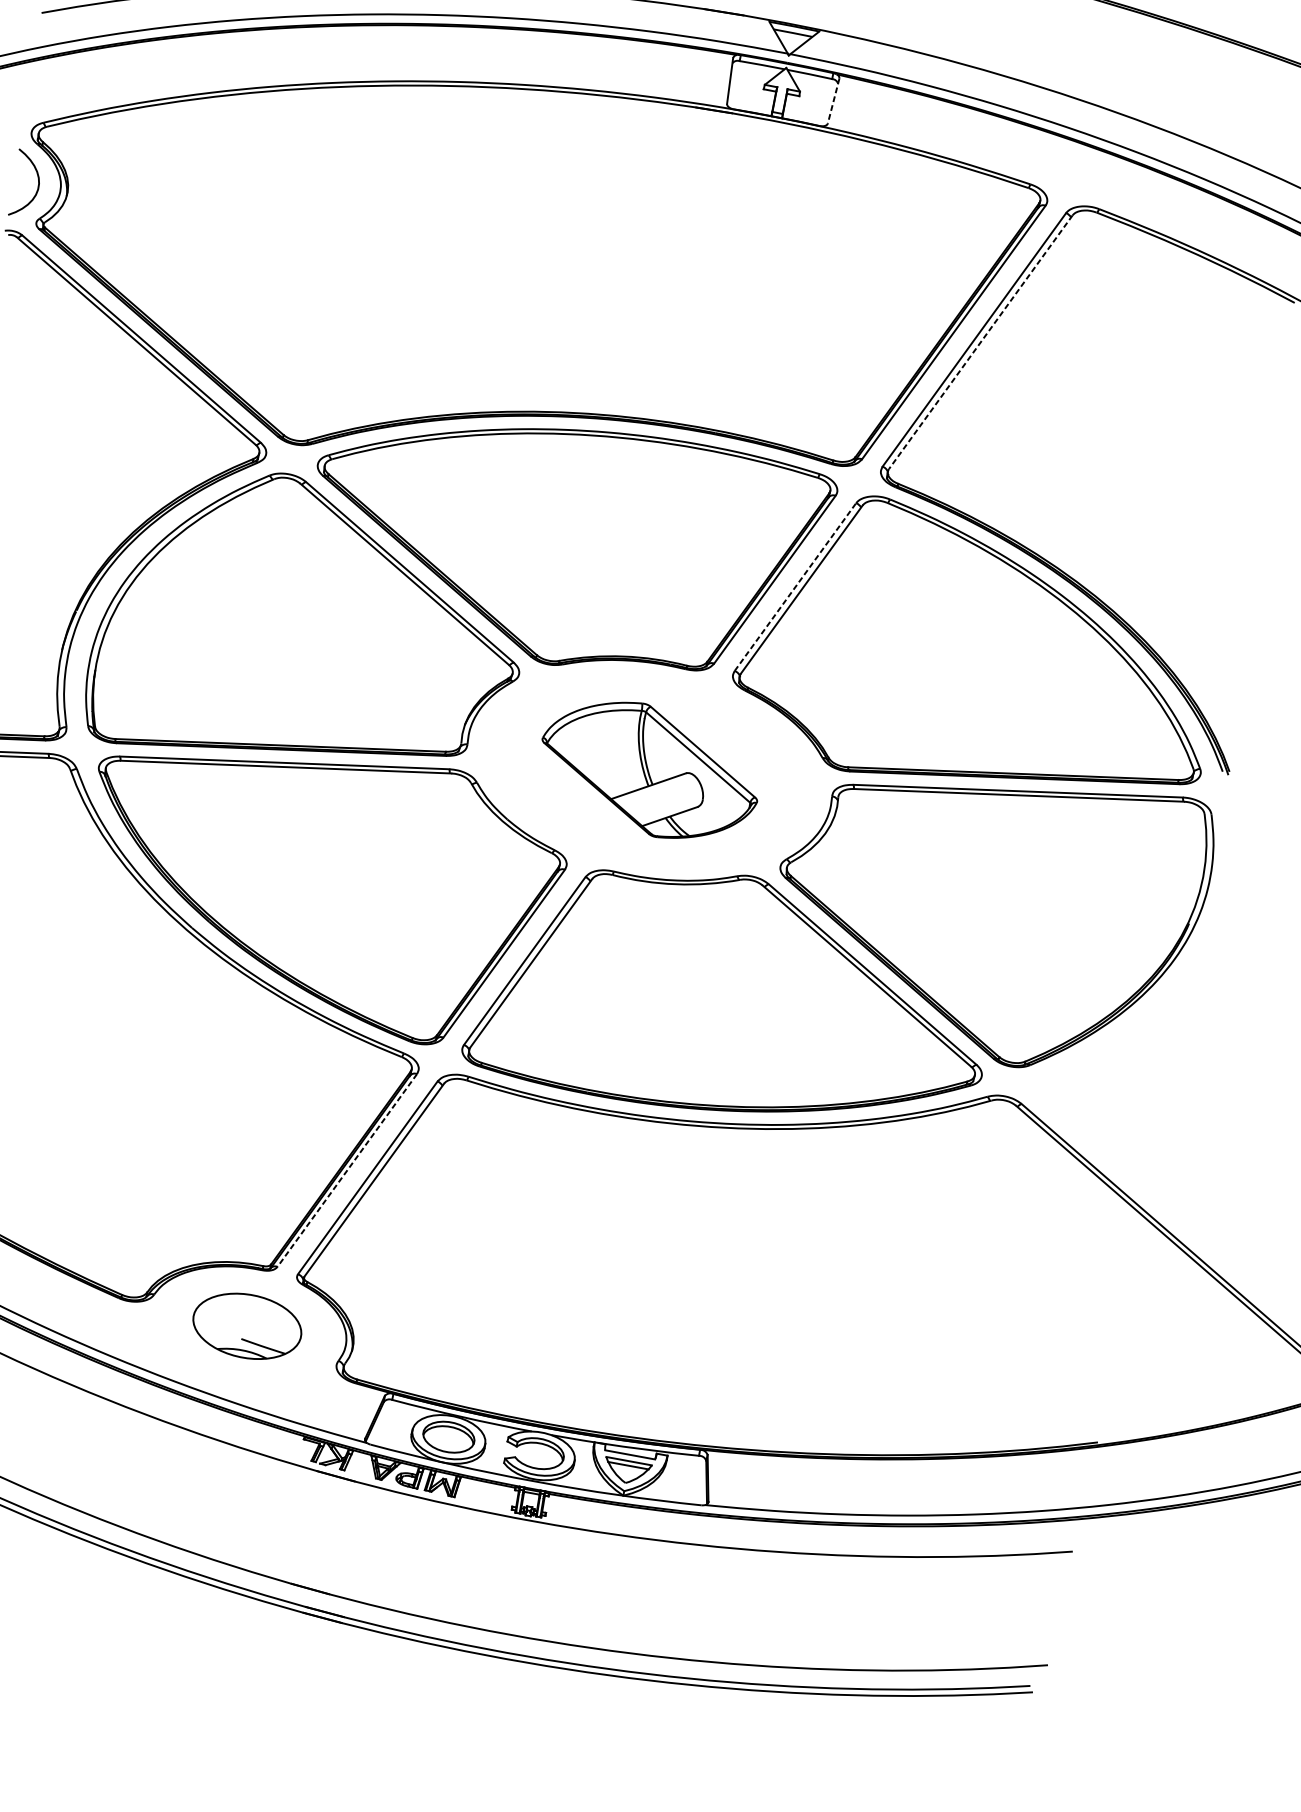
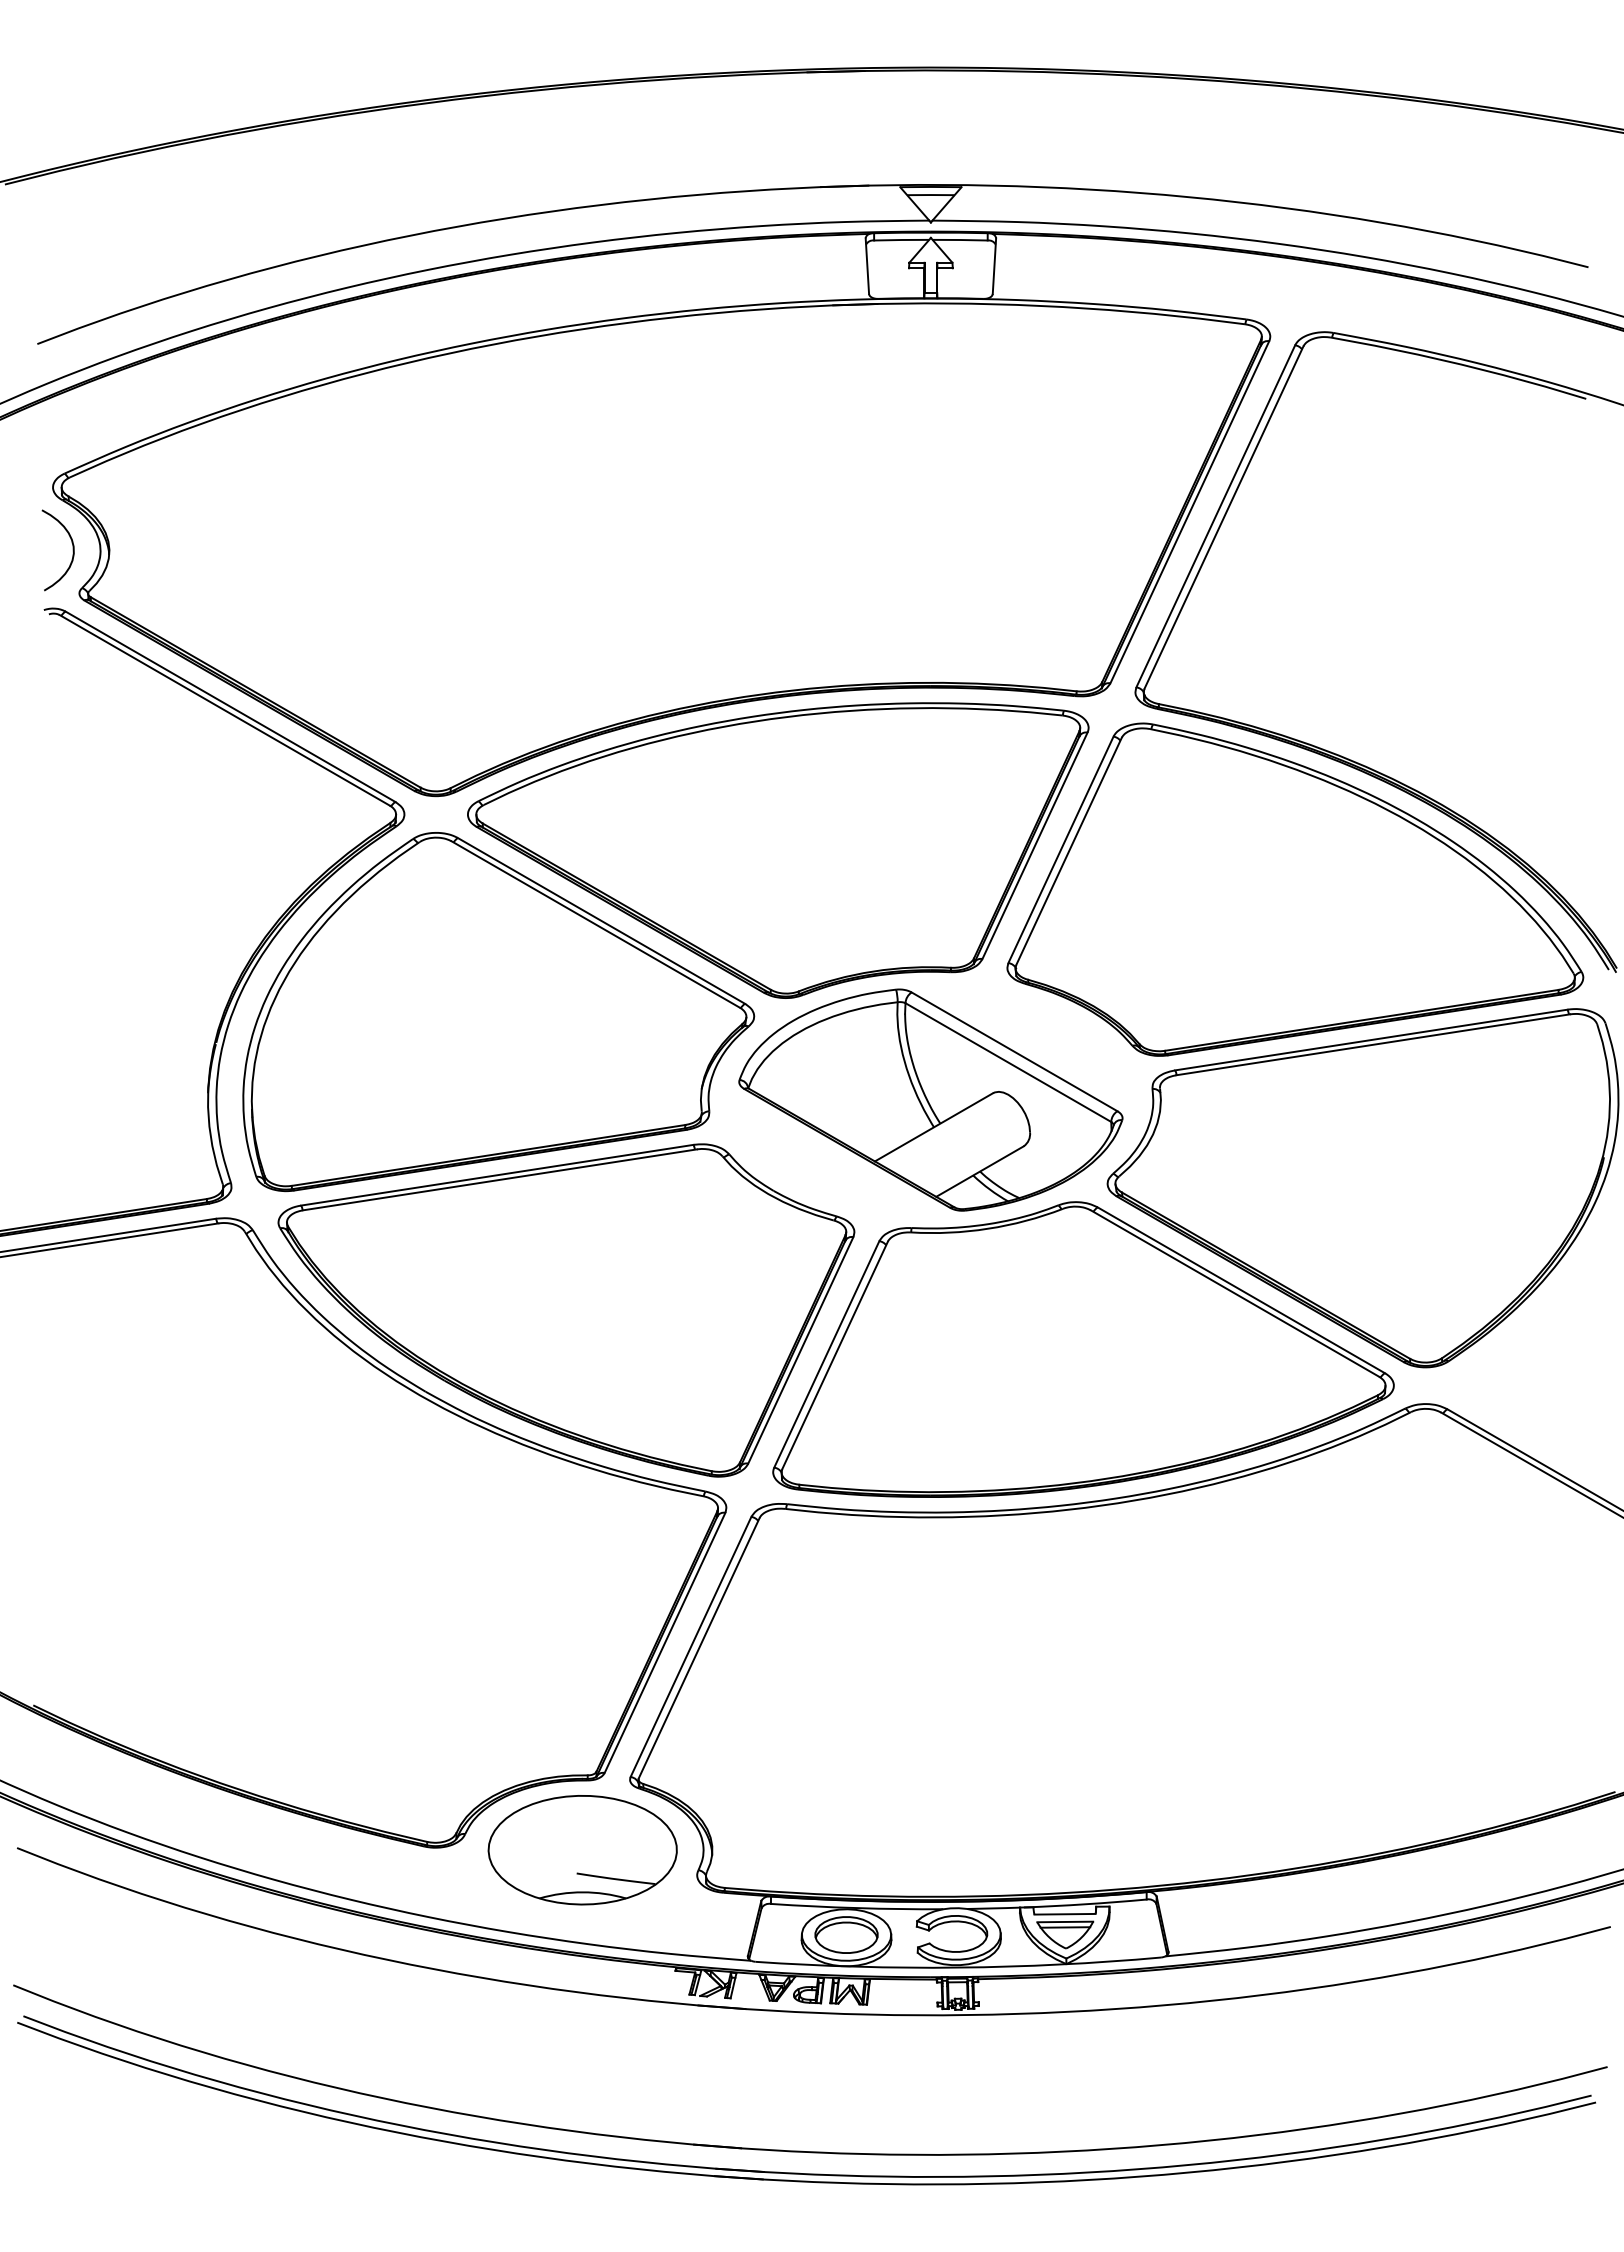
line: (833, 101) -> (994, 266), dashed -> solid
line: (980, 342) -> (1223, 517), dashed -> solid
line: (795, 586) -> (1060, 849), dashed -> solid
part: (649, 769) -> (930, 1099), size x1.43
line: (346, 1170) -> (664, 1643), dashed -> solid
part: (247, 1326) -> (582, 1850), size x1.43

